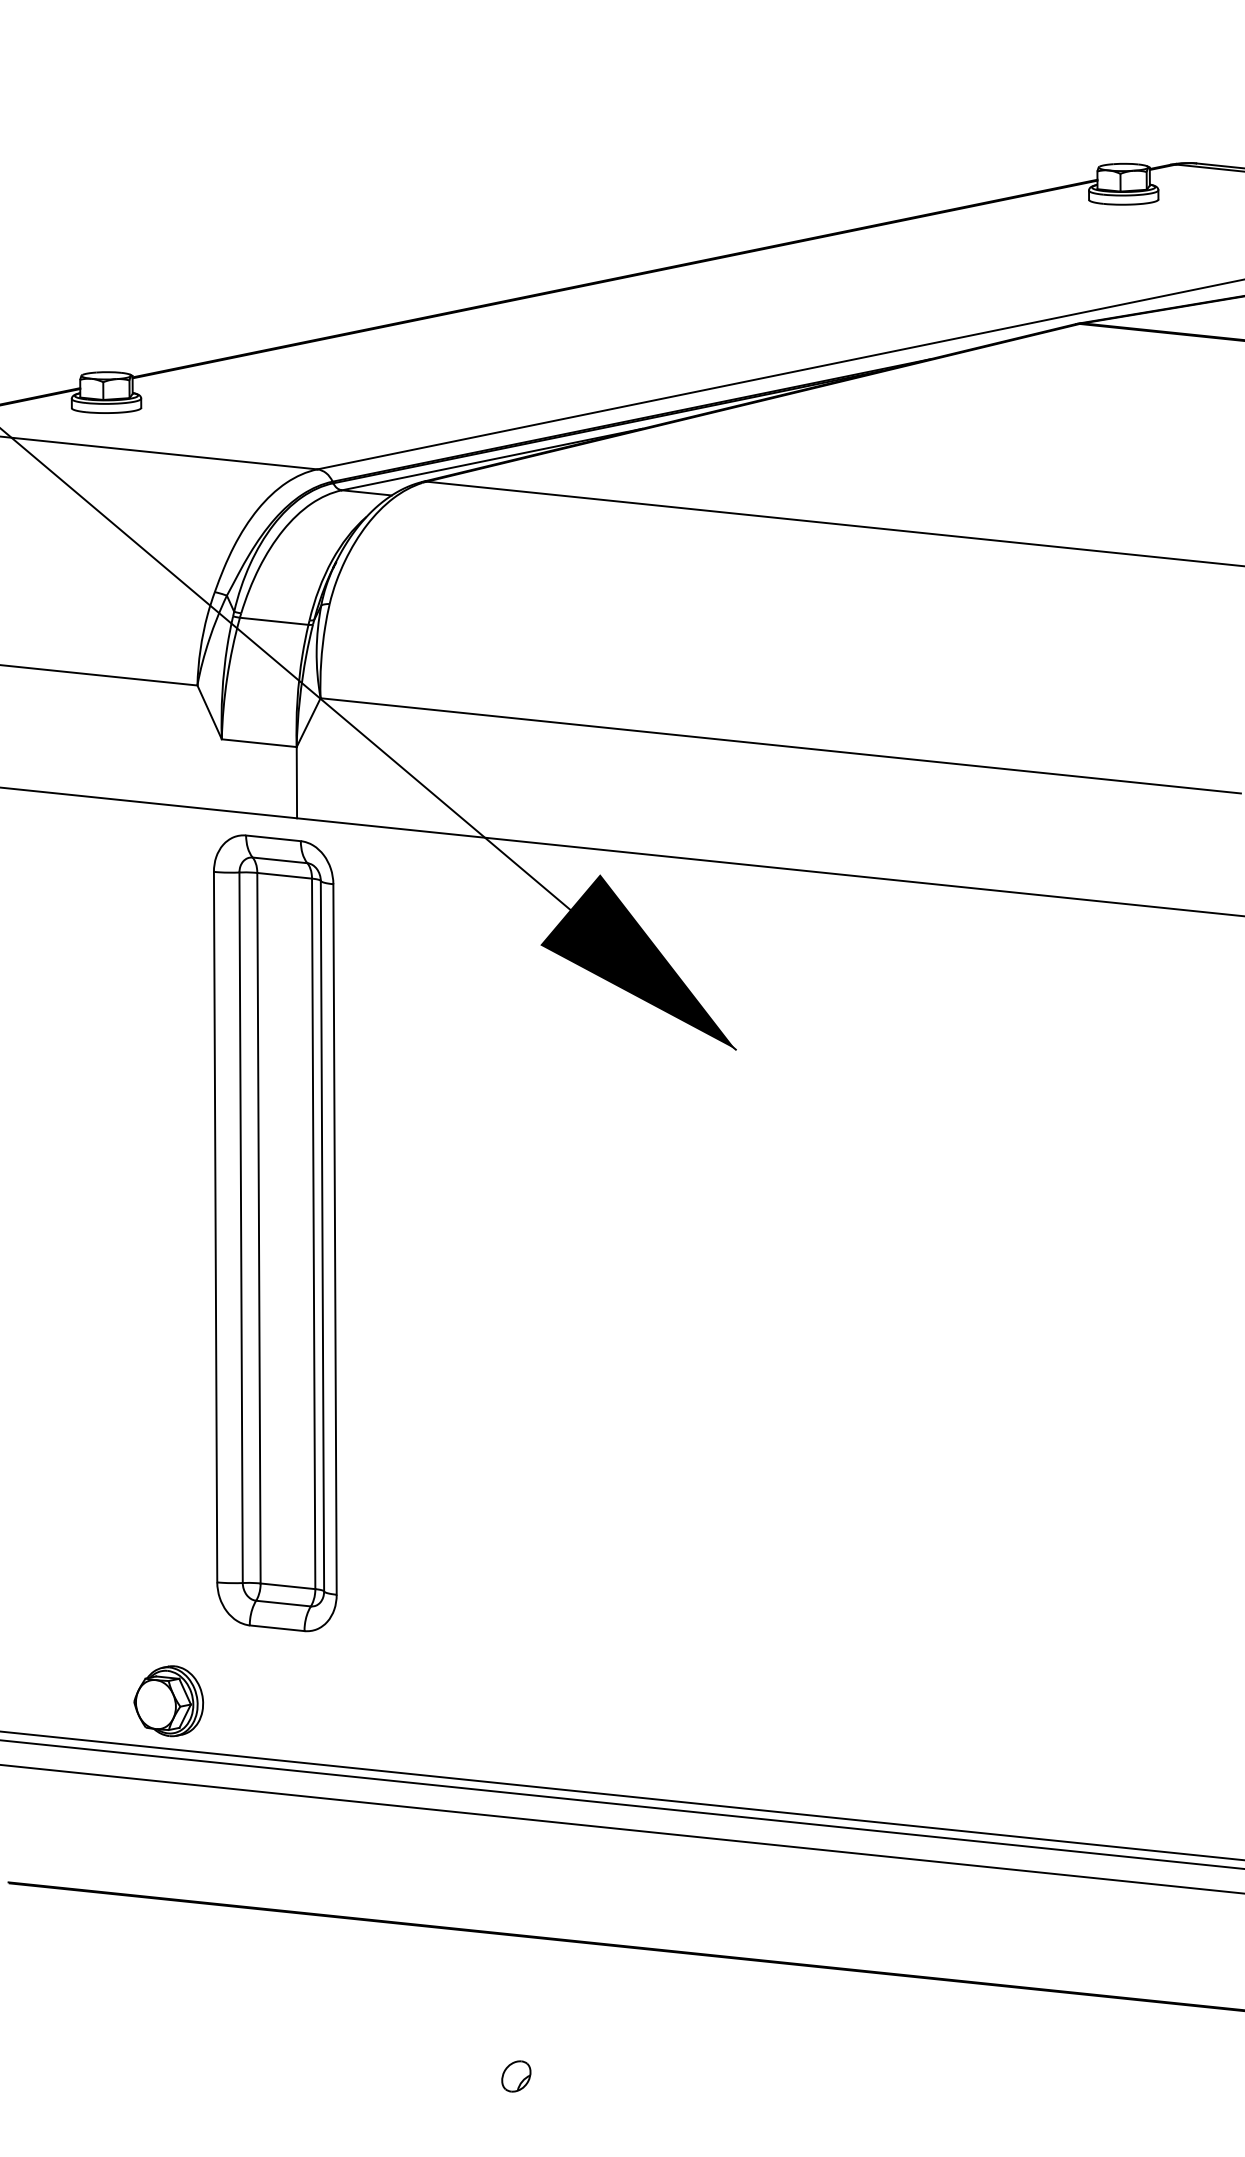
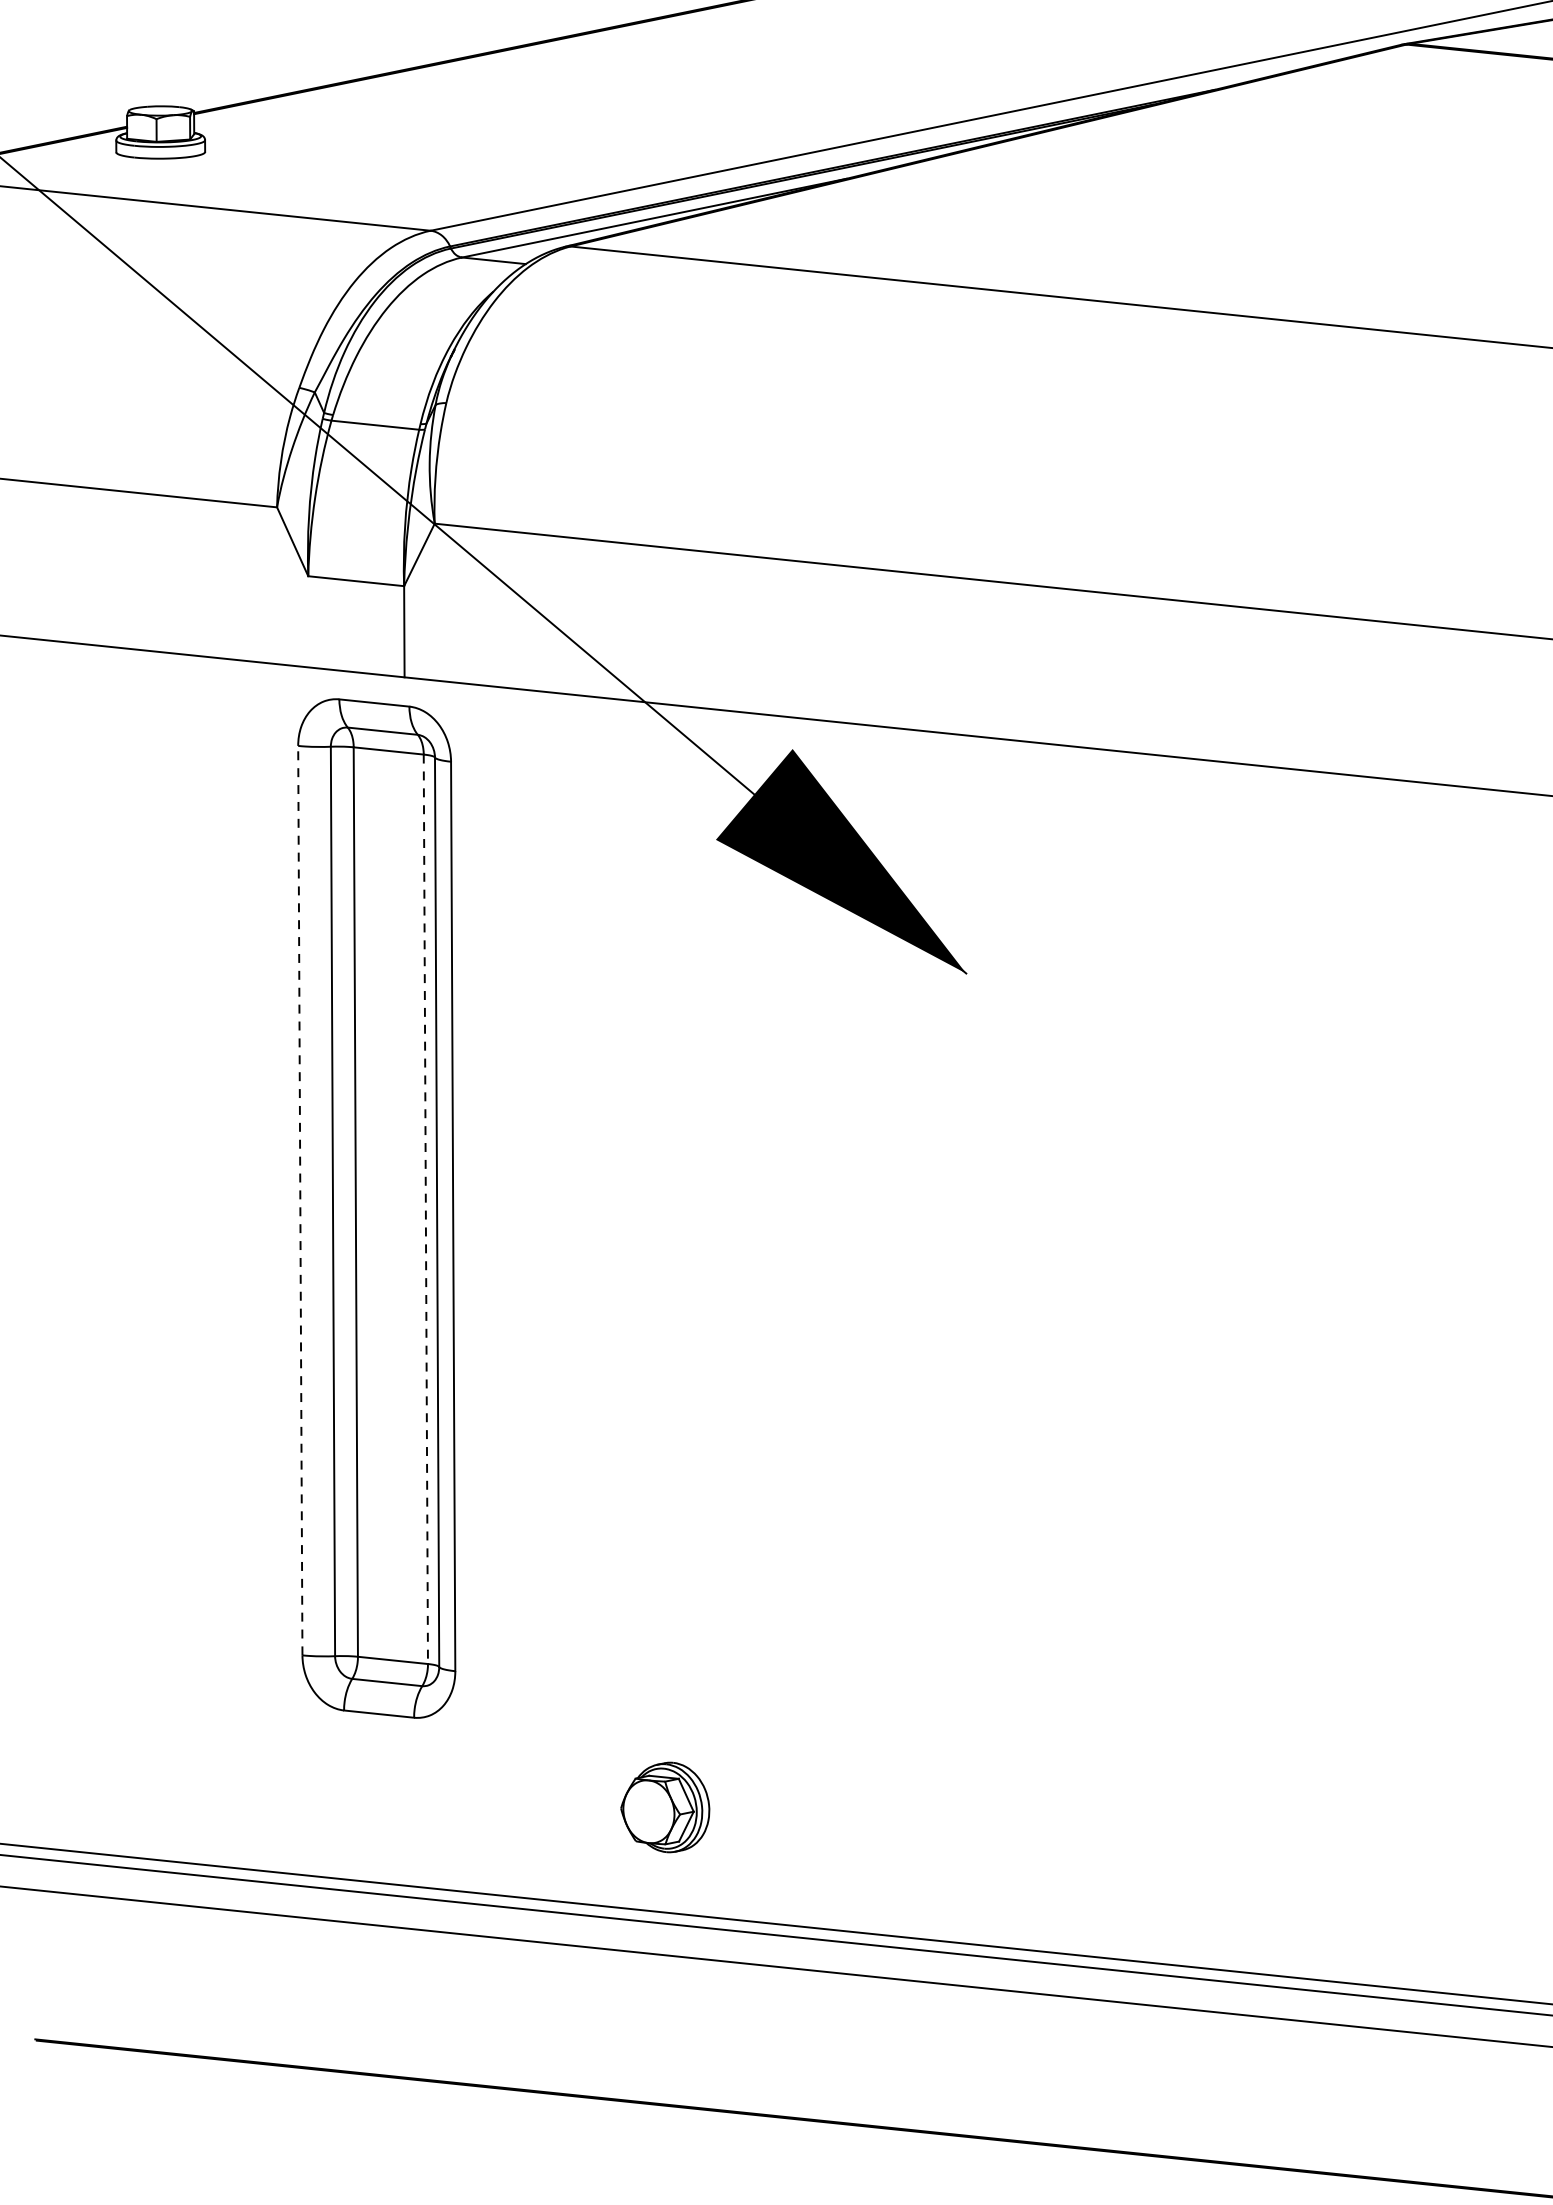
line: (215, 1226) -> (300, 1199), solid -> dashed
line: (313, 1234) -> (425, 1210), solid -> dashed
part: (168, 1701) -> (664, 1807), moved

